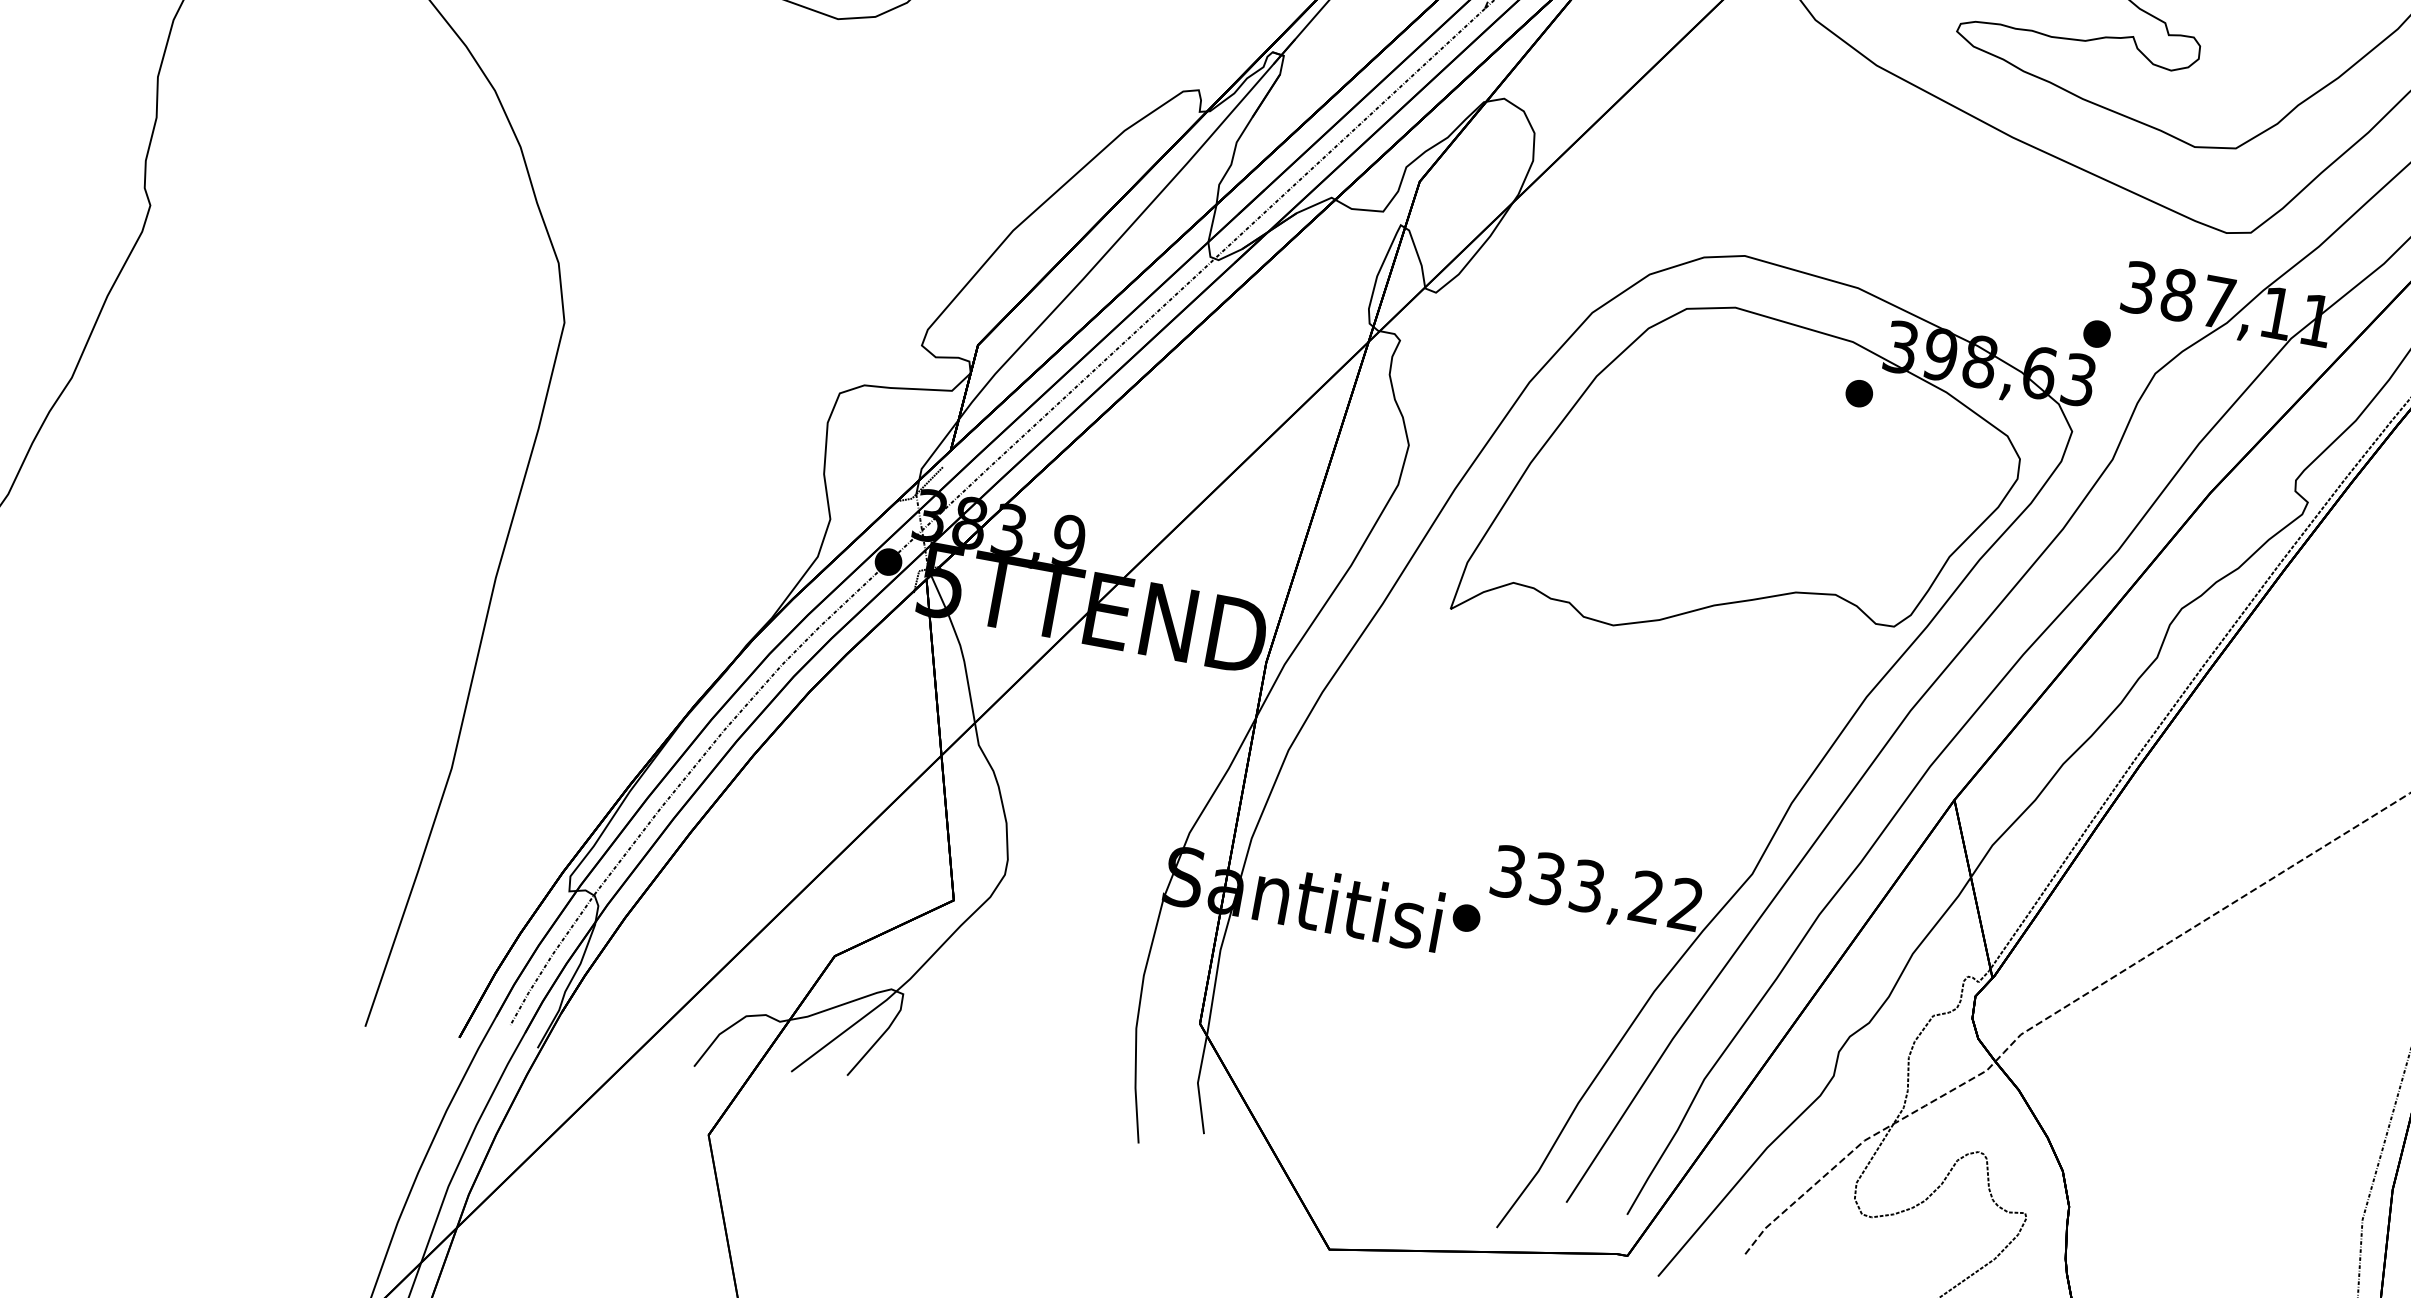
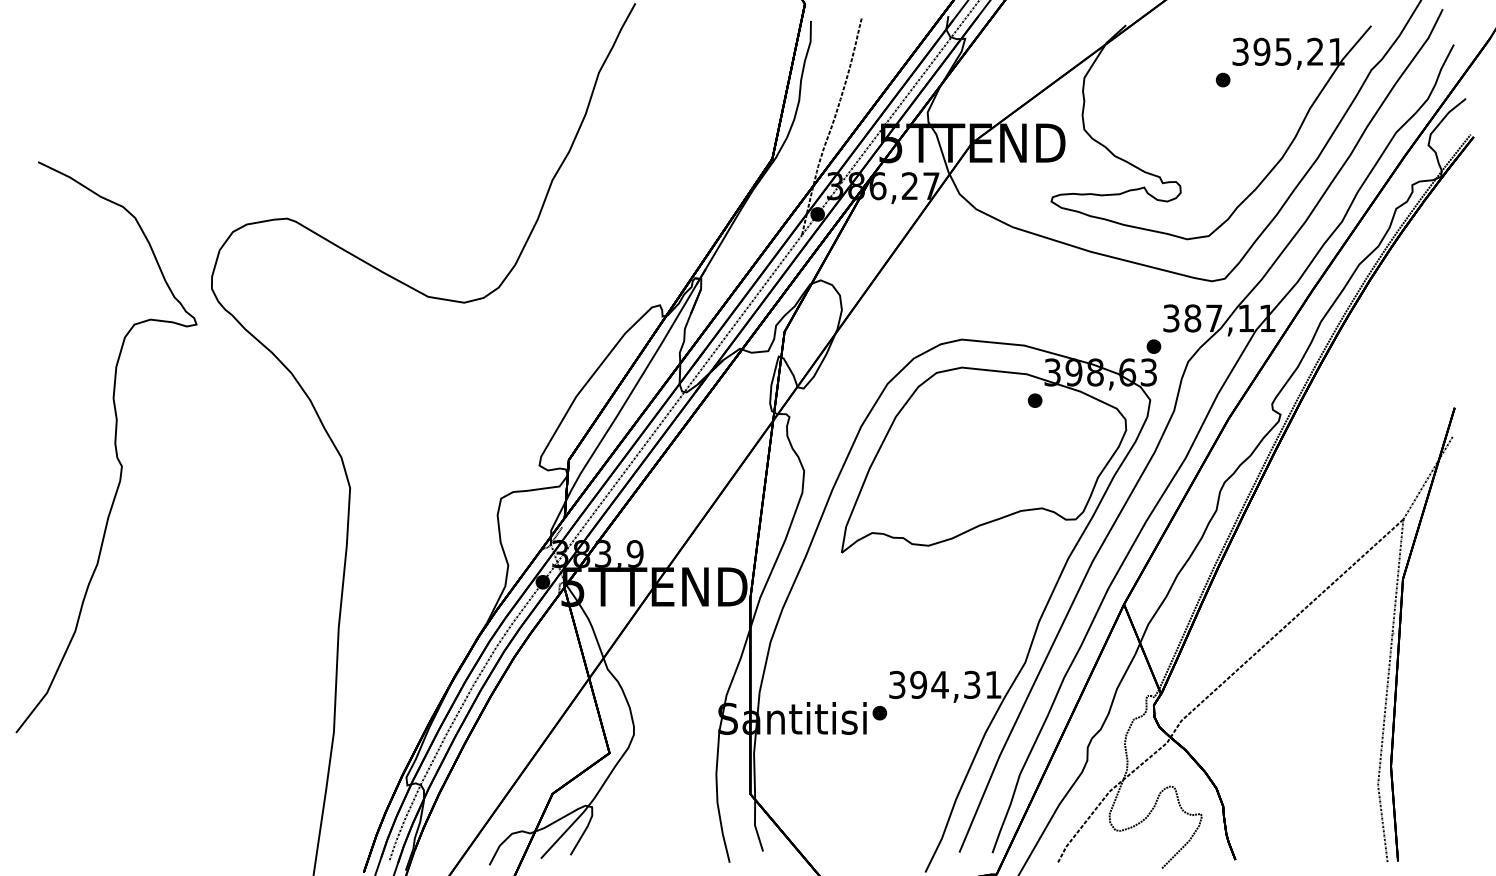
text: (1616, 890) -> (955, 684), 333,22 -> 394,31

